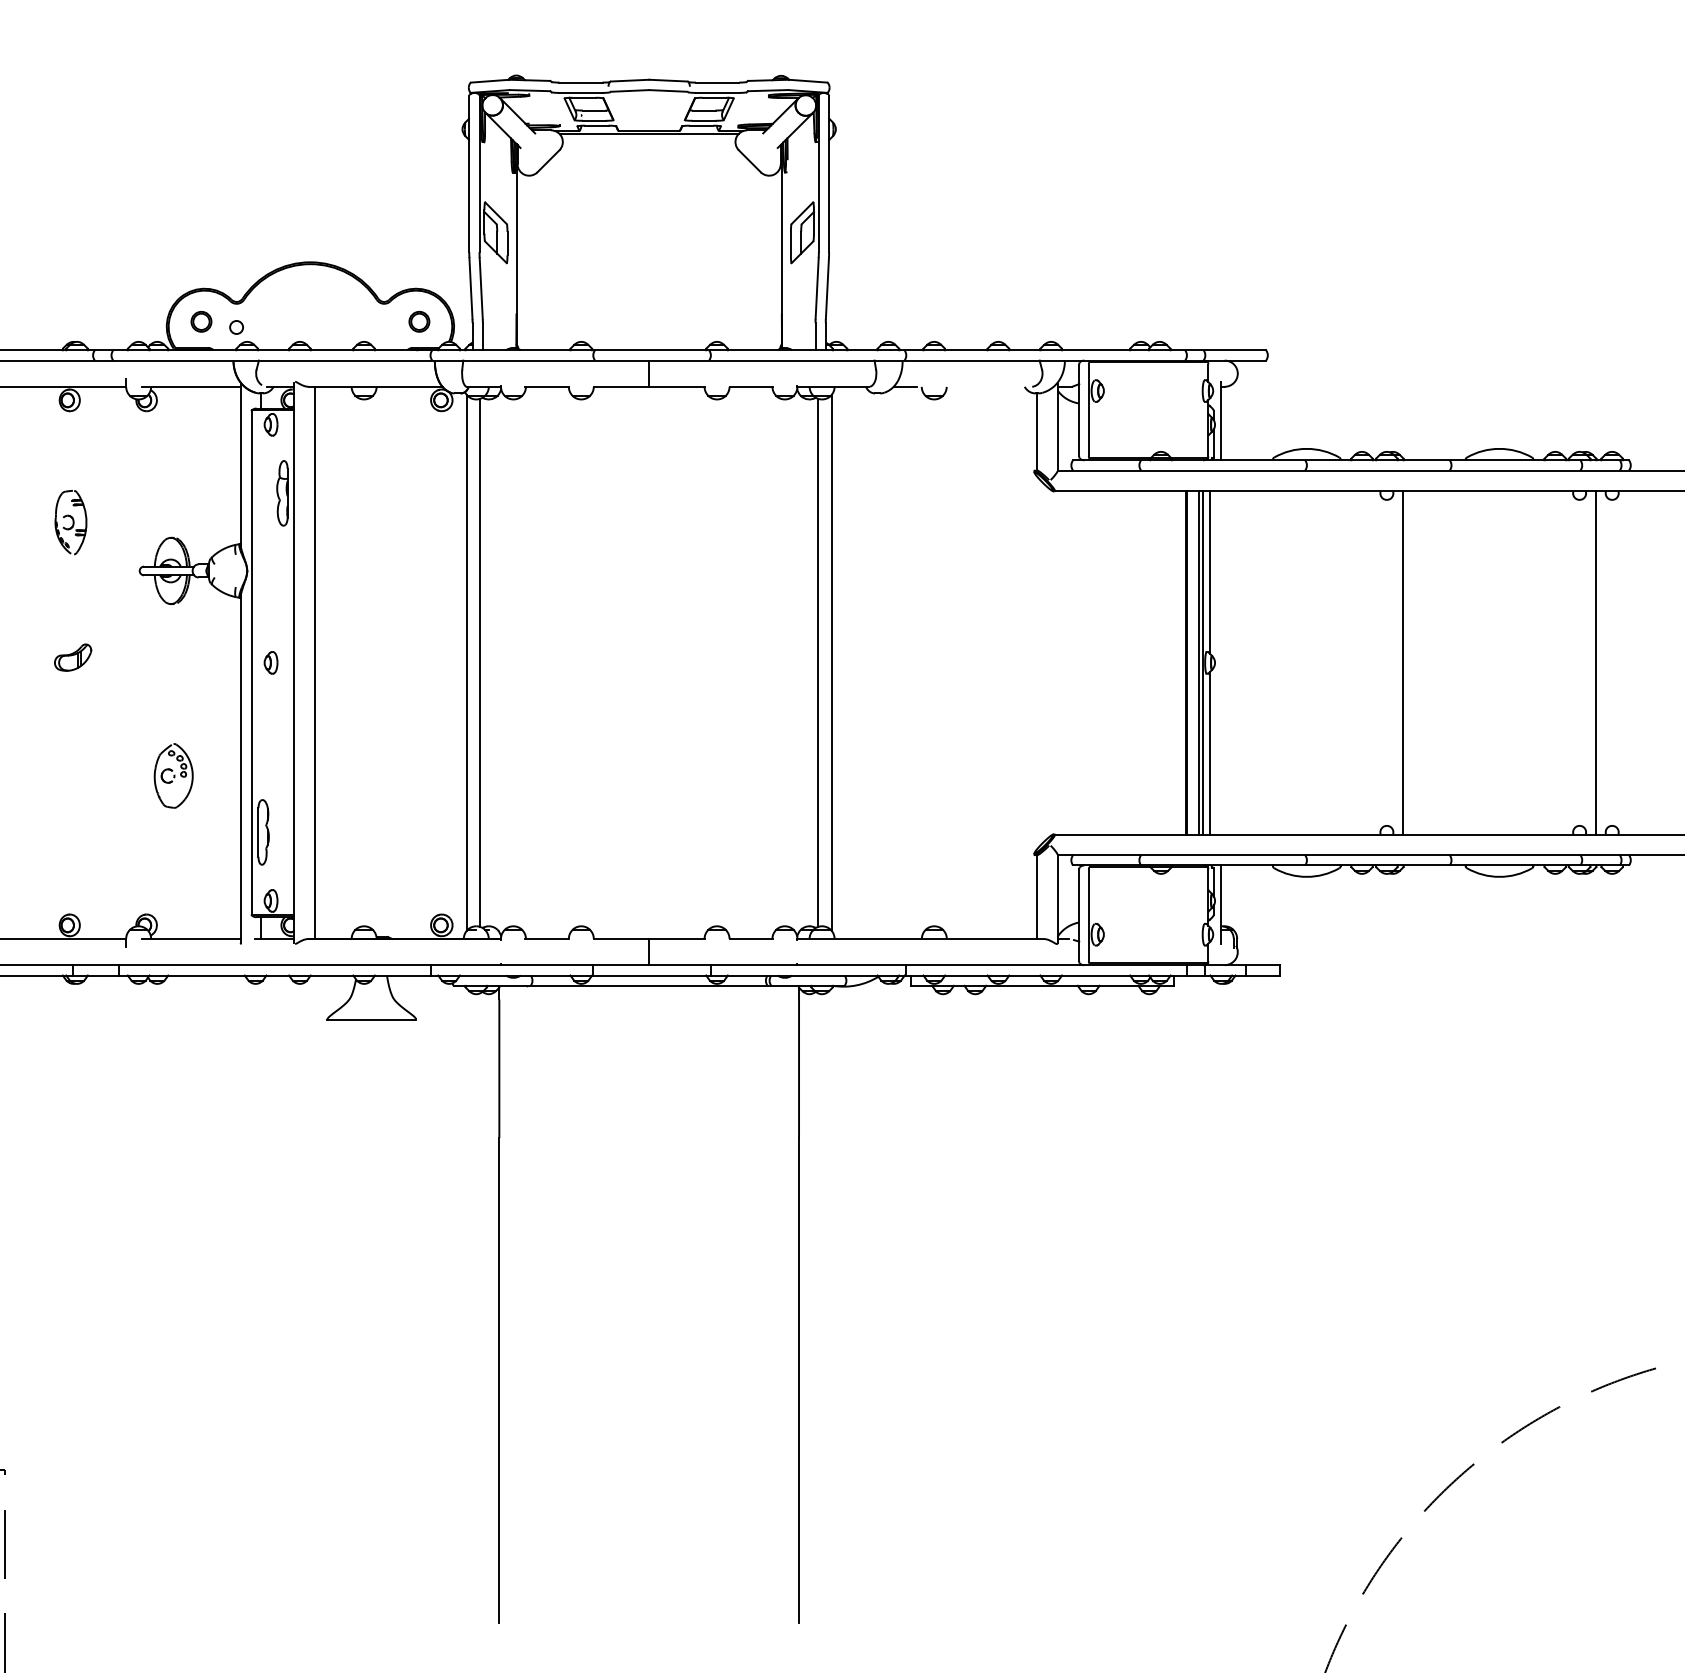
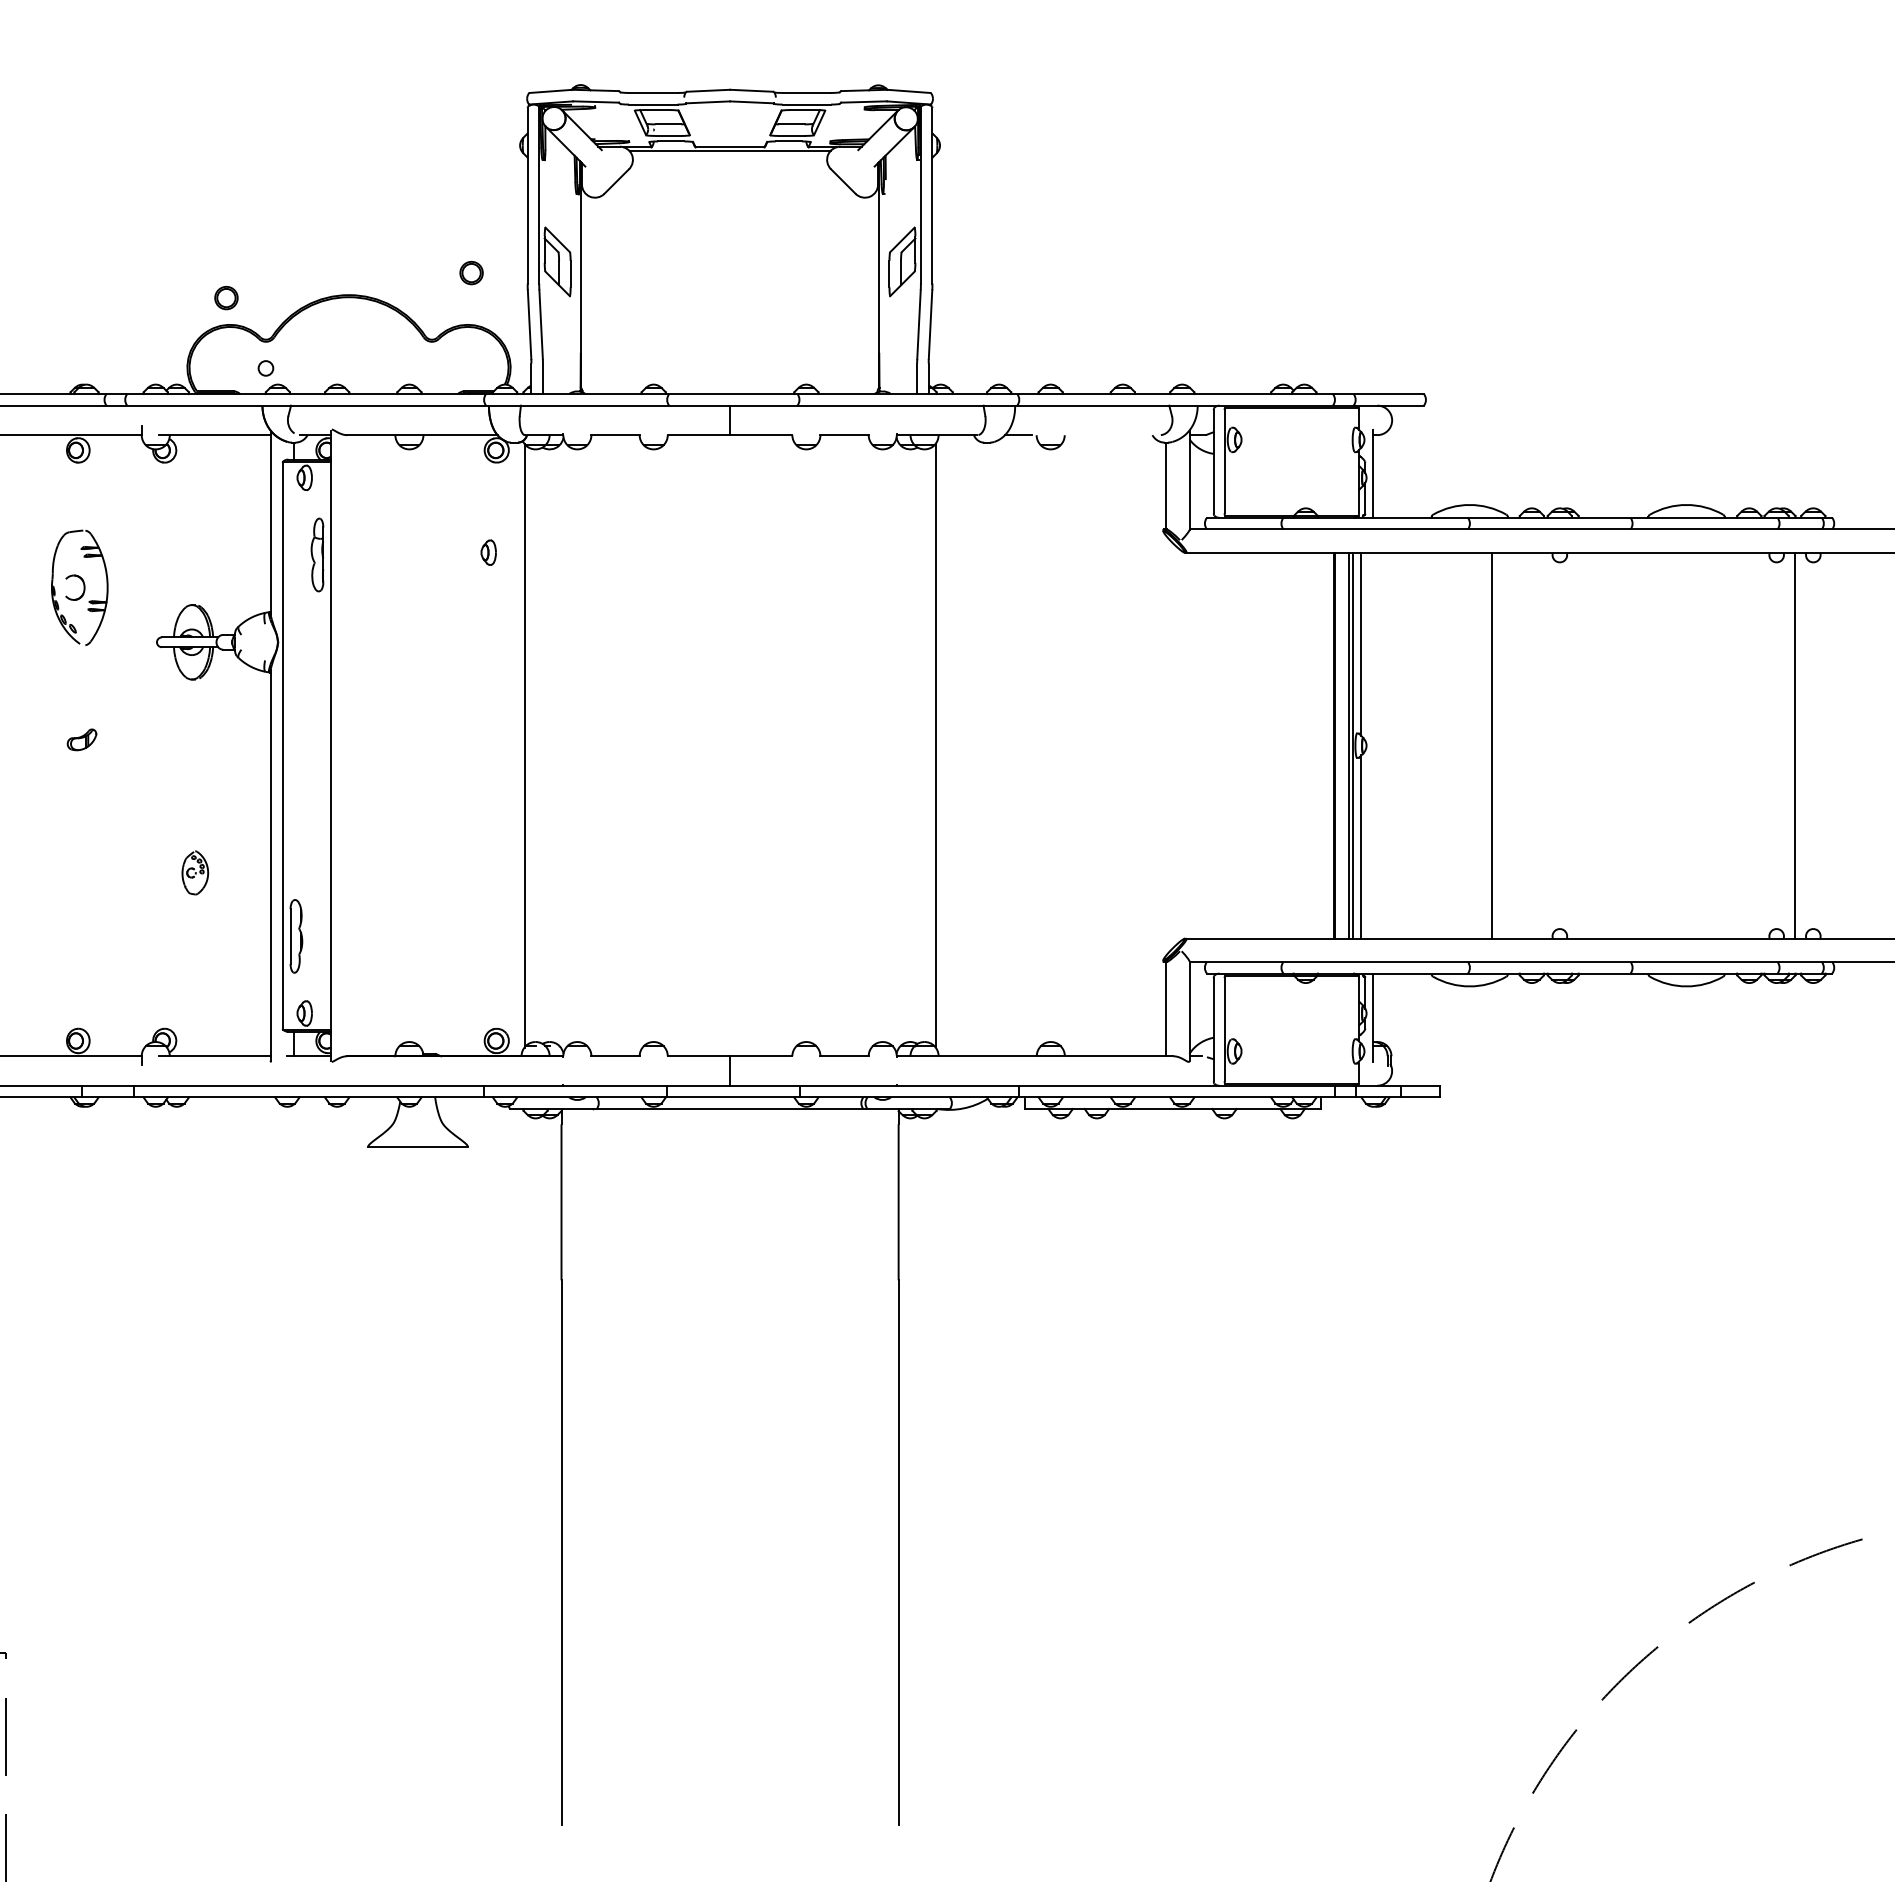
part: (201, 322) -> (226, 298), moved
part: (419, 322) -> (471, 273), moved
part: (70, 522) -> (79, 587), size x1.6
part: (72, 657) -> (81, 739), size x0.7
part: (270, 662) -> (488, 552), moved
line: (314, 662) -> (353, 745), removed
line: (479, 662) -> (539, 745), removed
line: (818, 662) -> (920, 745), removed
line: (1403, 662) -> (1492, 745), moved
part: (173, 775) -> (195, 872), size x0.6

